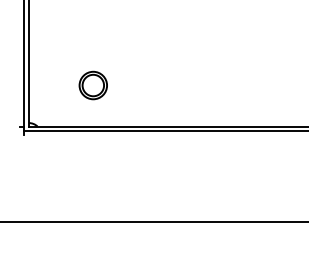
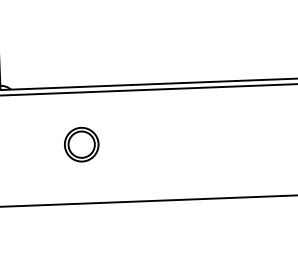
part: (92, 85) -> (80, 144), moved

